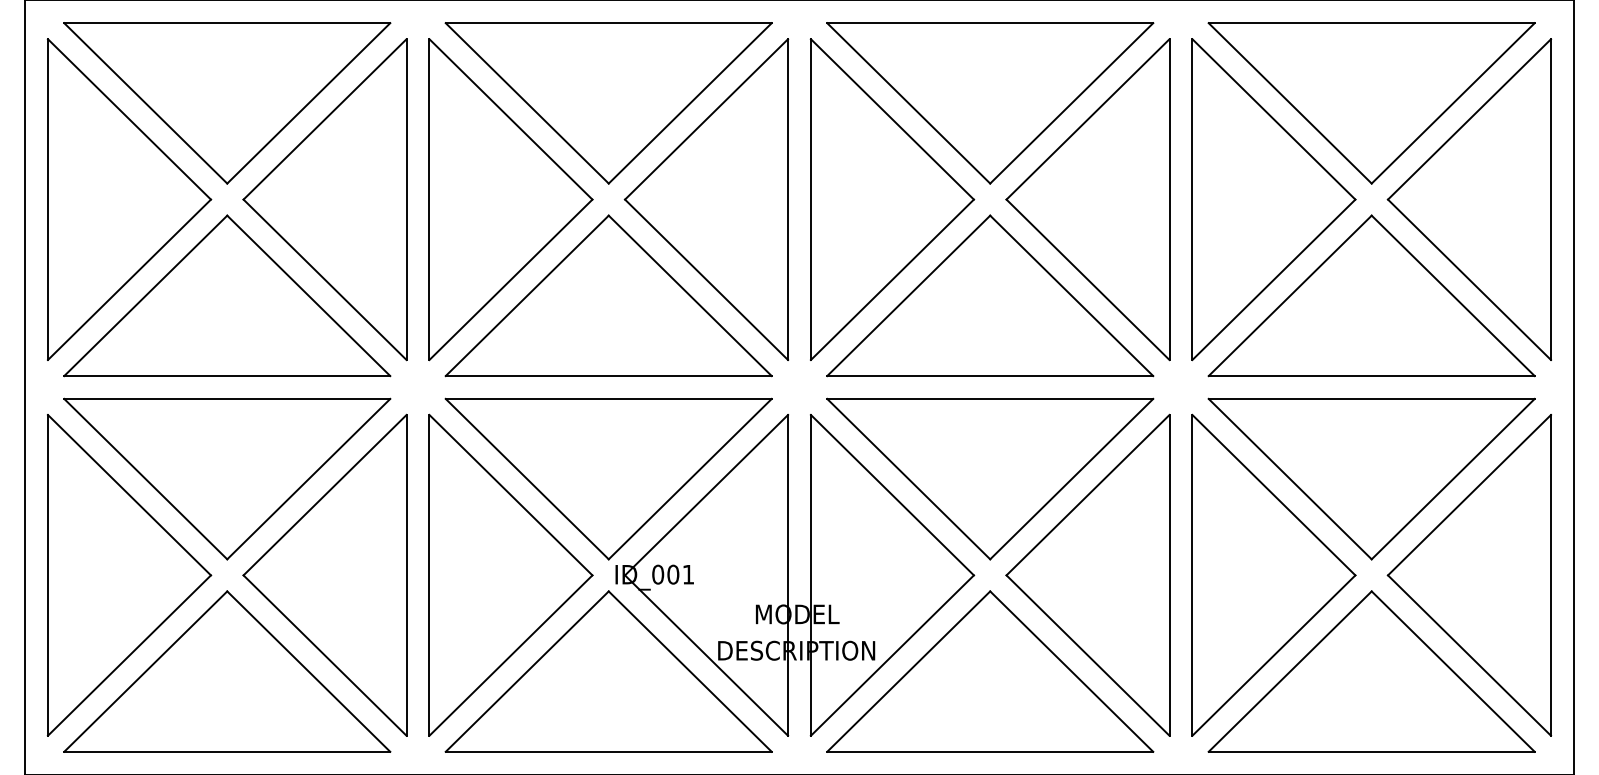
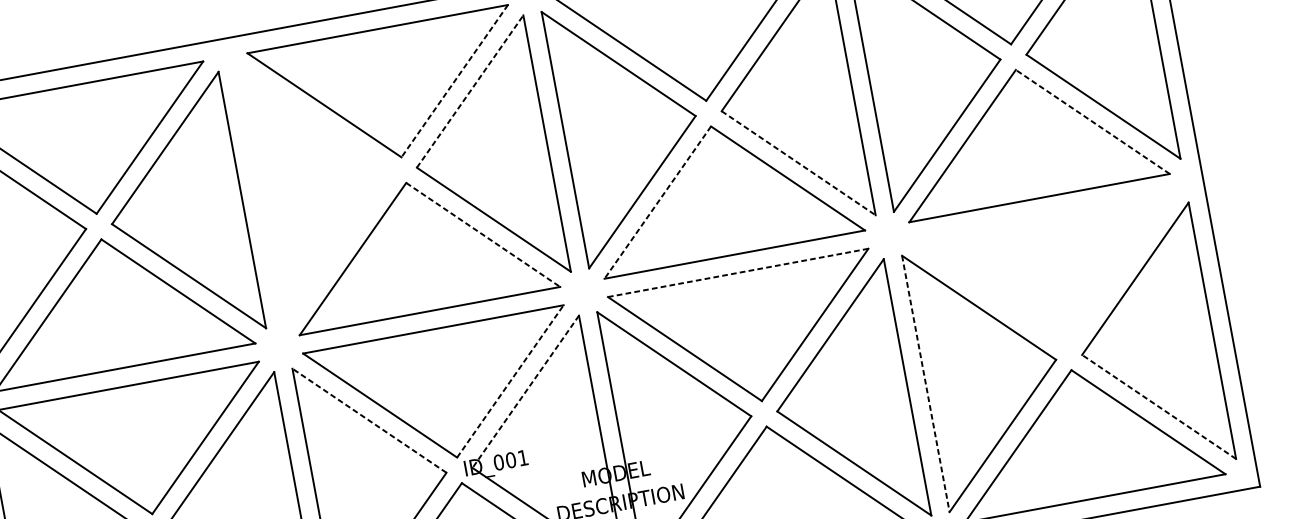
line: (689, 103) -> (454, 81), solid -> dashed
line: (706, 119) -> (470, 91), solid -> dashed
part: (510, 199) -> (325, 184), removed
line: (1088, 280) -> (799, 163), solid -> dashed
line: (1452, 295) -> (1092, 121), solid -> dashed
line: (690, 296) -> (483, 235), solid -> dashed
line: (908, 296) -> (657, 203), solid -> dashed
line: (990, 398) -> (738, 272), solid -> dashed
line: (690, 478) -> (510, 380), solid -> dashed
part: (1371, 478) -> (1054, 280), removed
line: (510, 494) -> (369, 420), solid -> dashed
line: (706, 495) -> (525, 392), solid -> dashed
line: (1192, 575) -> (925, 384), solid -> dashed
line: (1469, 655) -> (1159, 406), solid -> dashed

